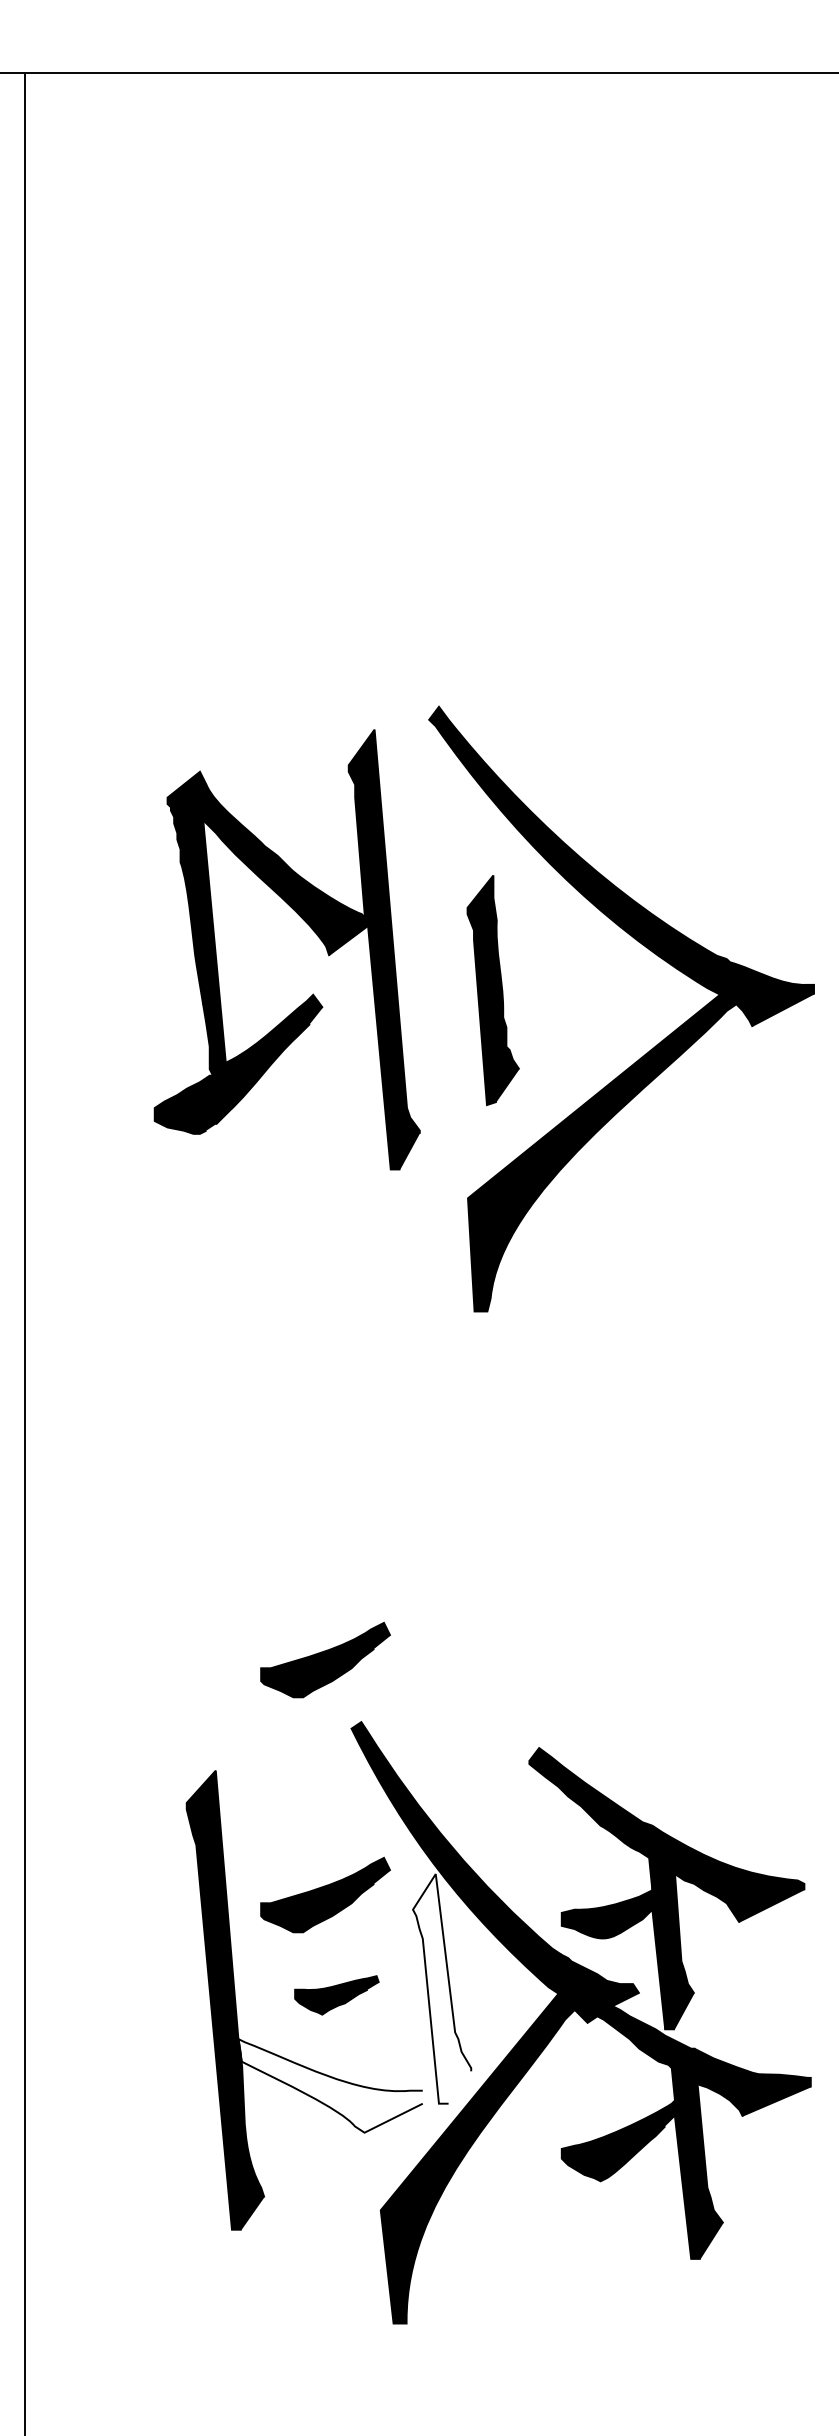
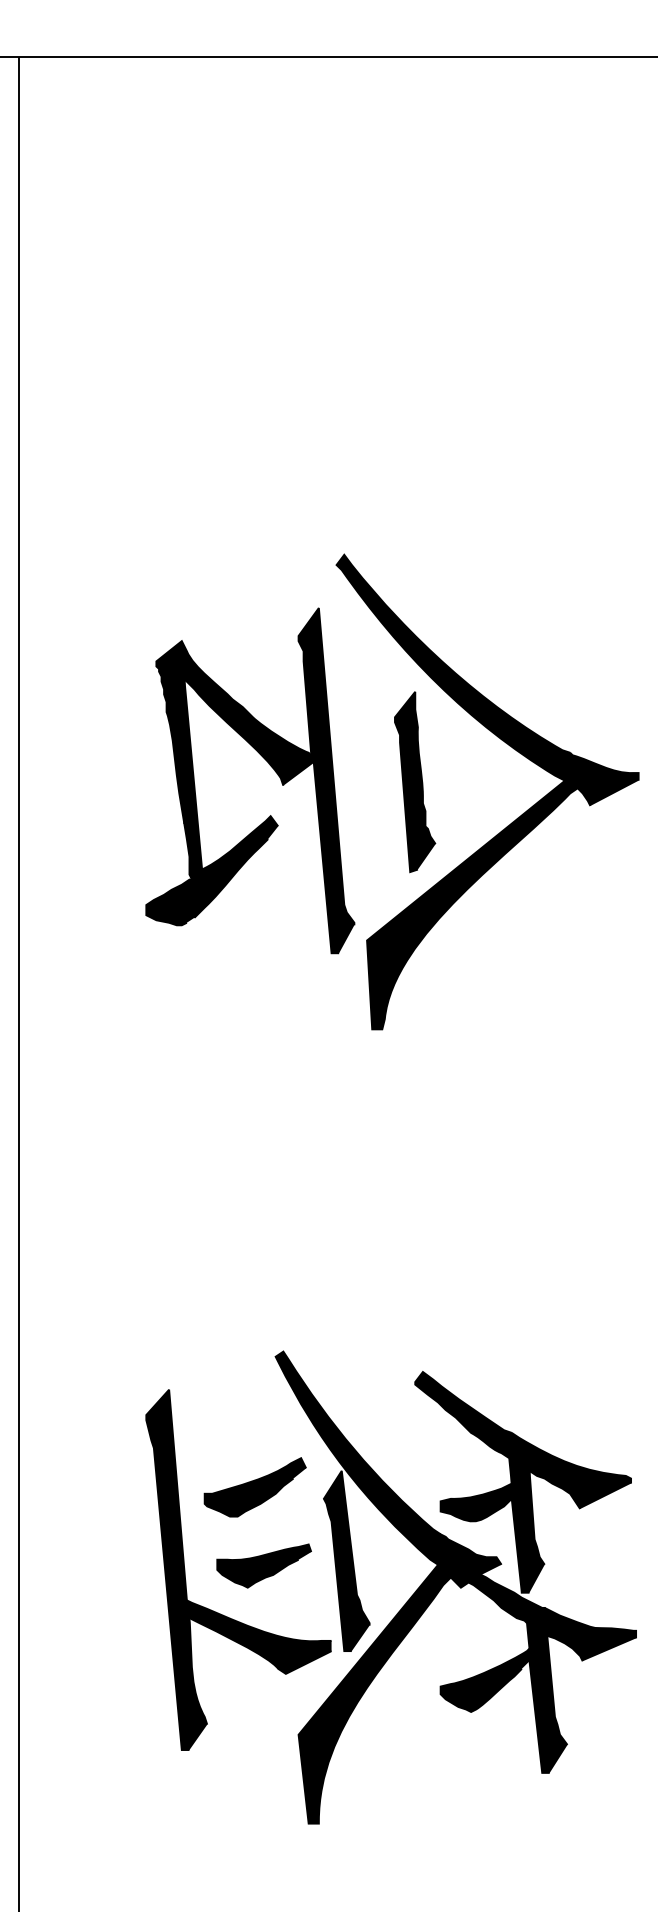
part: (311, 929) -> (269, 764), moved
part: (492, 990) -> (414, 782), moved
part: (325, 1659) -> (255, 1302), removed
fill: (442, 1988) -> (347, 1560), added
part: (336, 1995) -> (263, 1566), size x1.43
fill: (330, 2085) -> (259, 1636), added

